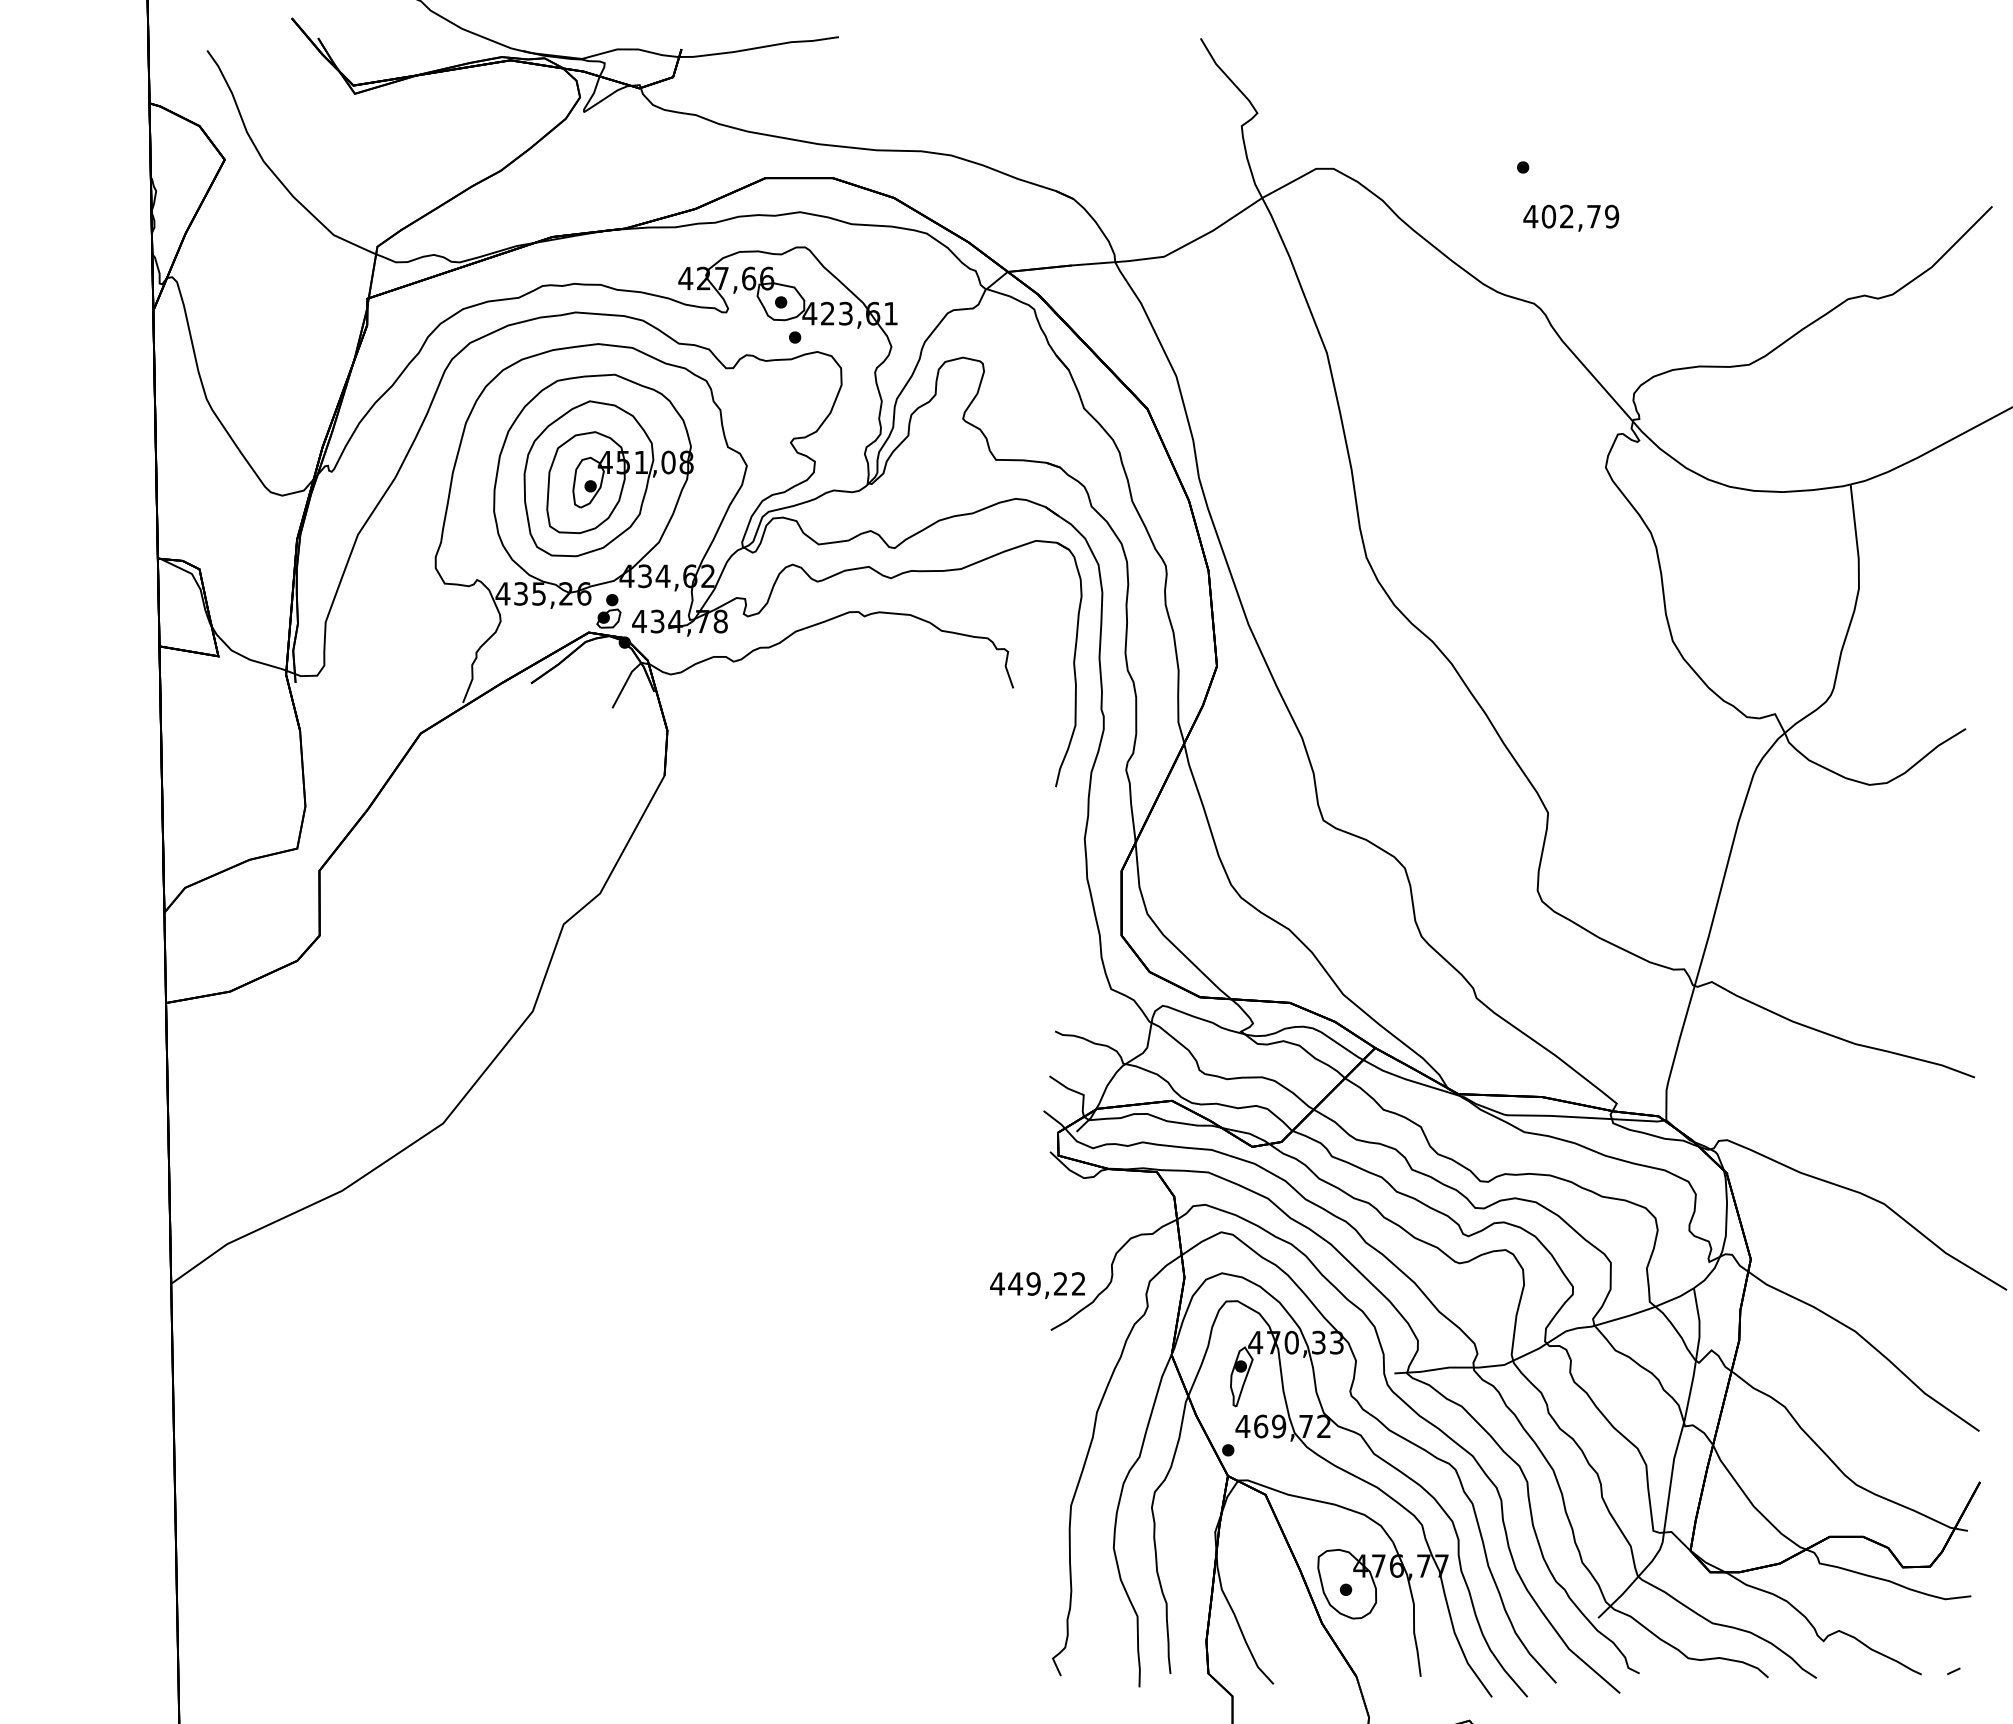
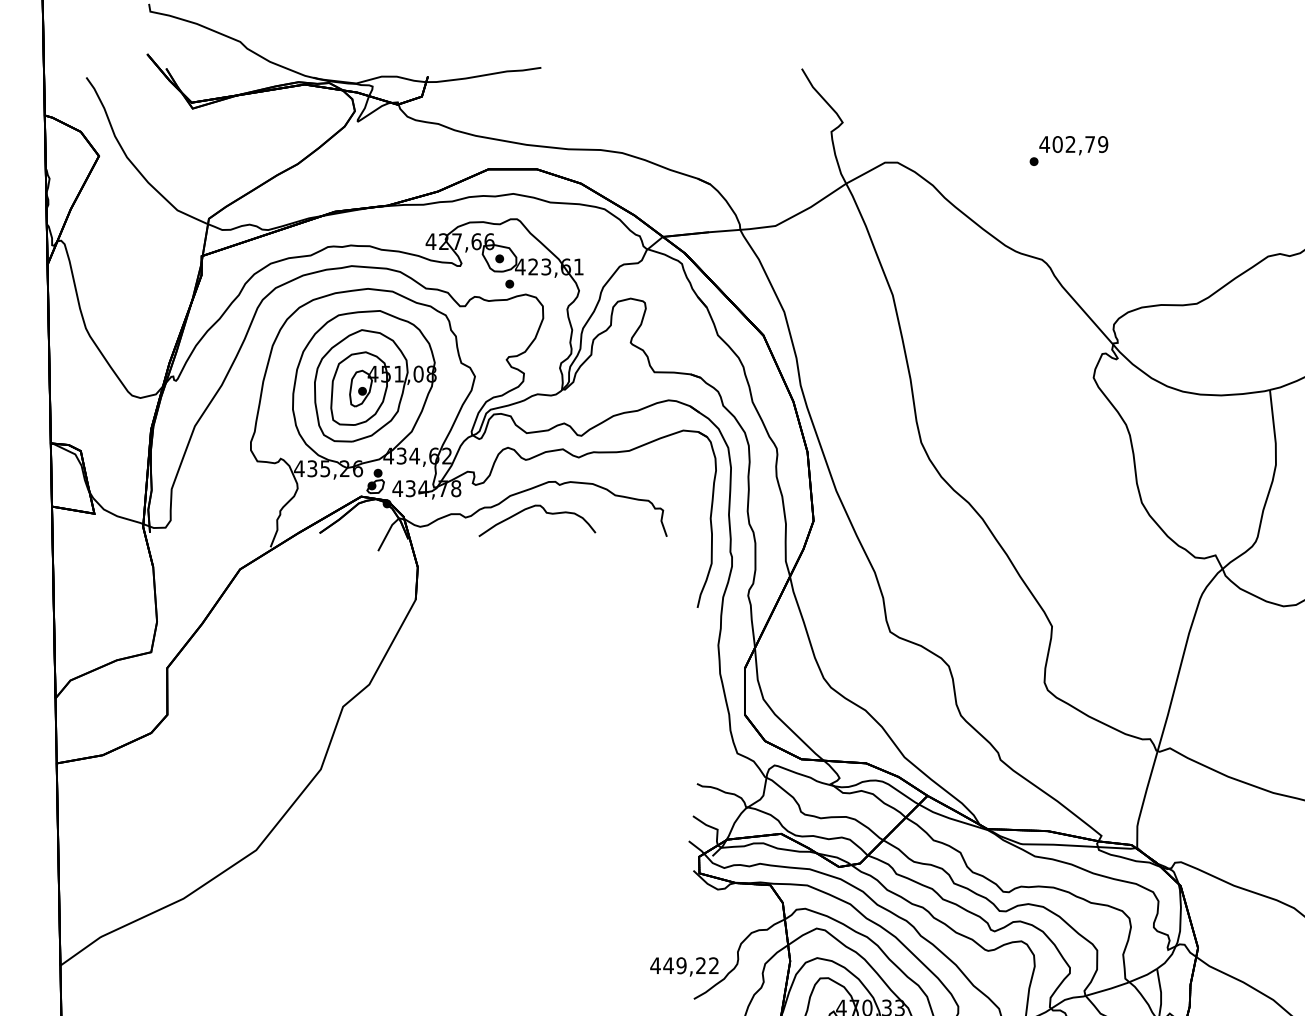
text: (1571, 217) -> (1073, 145), moved
part: (844, 654) -> (545, 512), added

